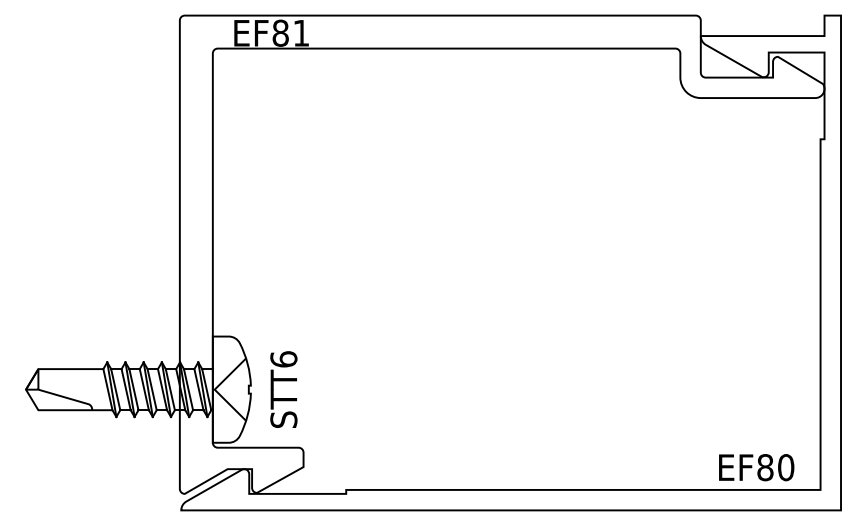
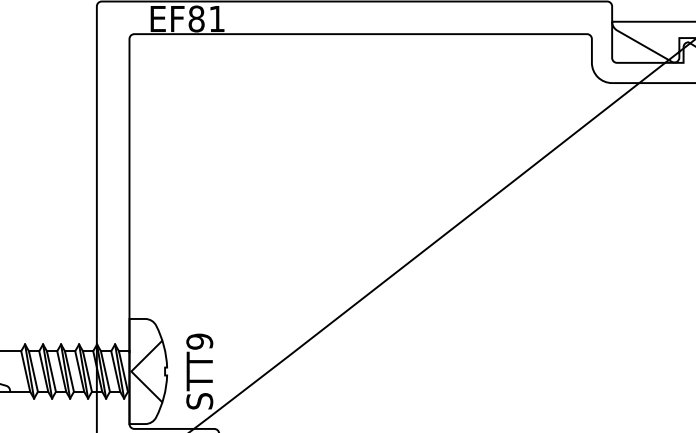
text: (283, 359) -> (199, 341), STT6 -> STT9

